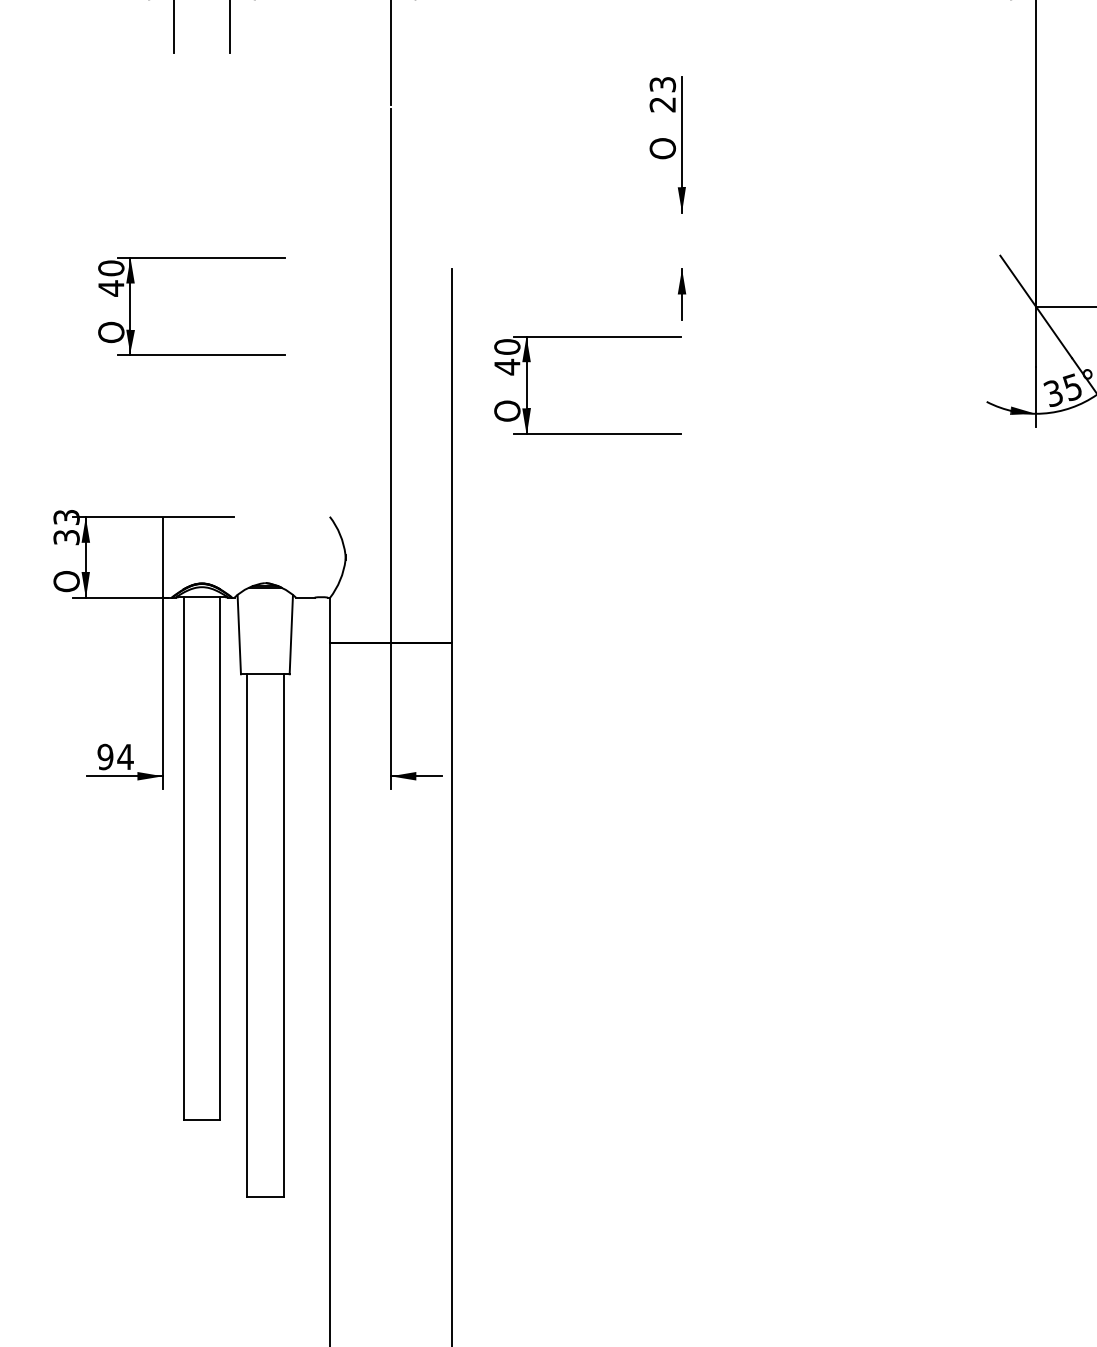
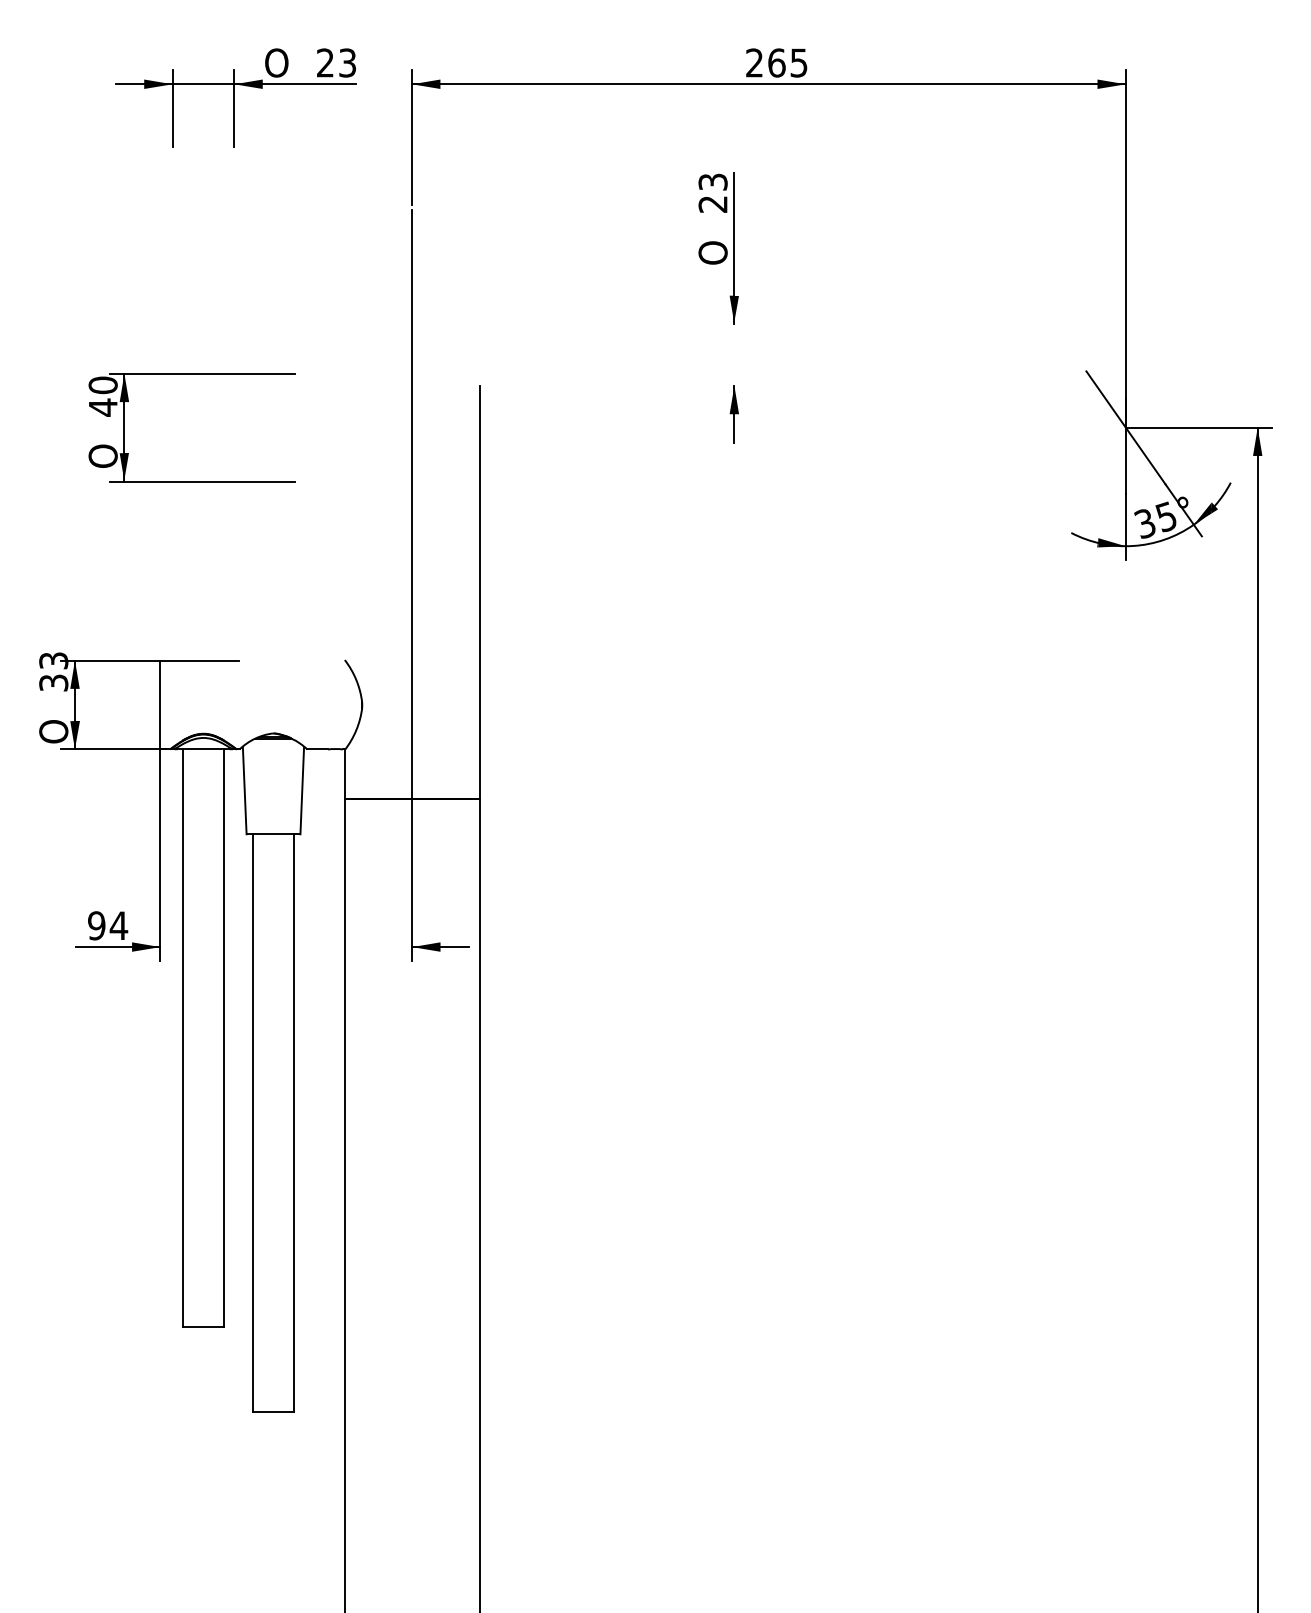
part: (587, 337) -> (629, 461), removed

